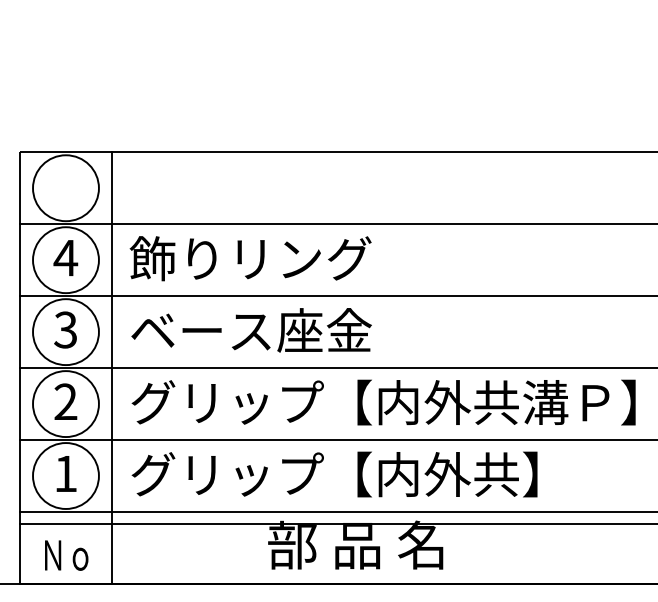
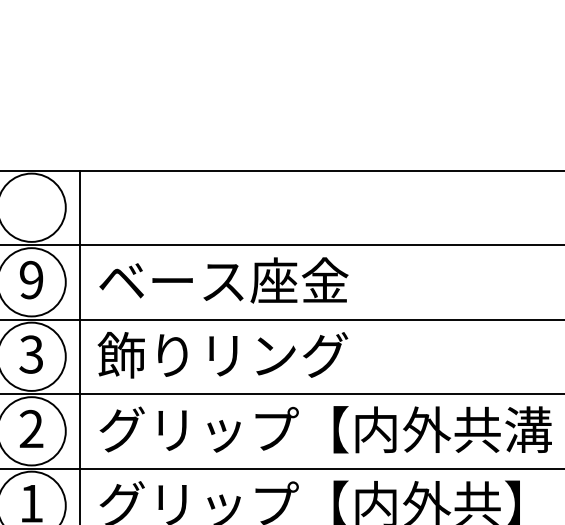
text: (65, 257) -> (31, 279), 4 -> 9
text: (250, 258) -> (222, 280), 飾りリング -> ベース座金
text: (250, 330) -> (222, 355), ベース座金 -> 飾りリング

